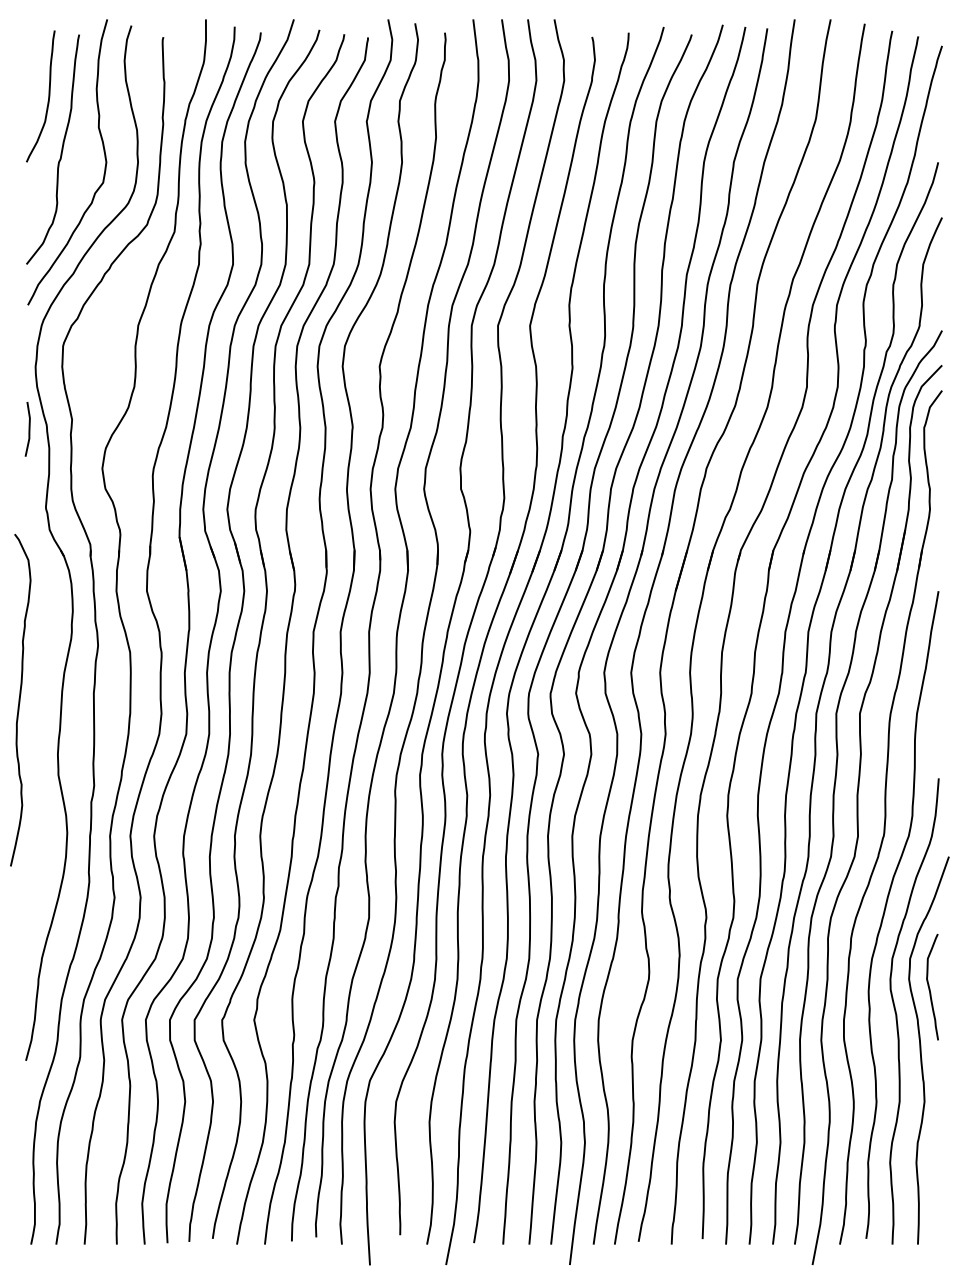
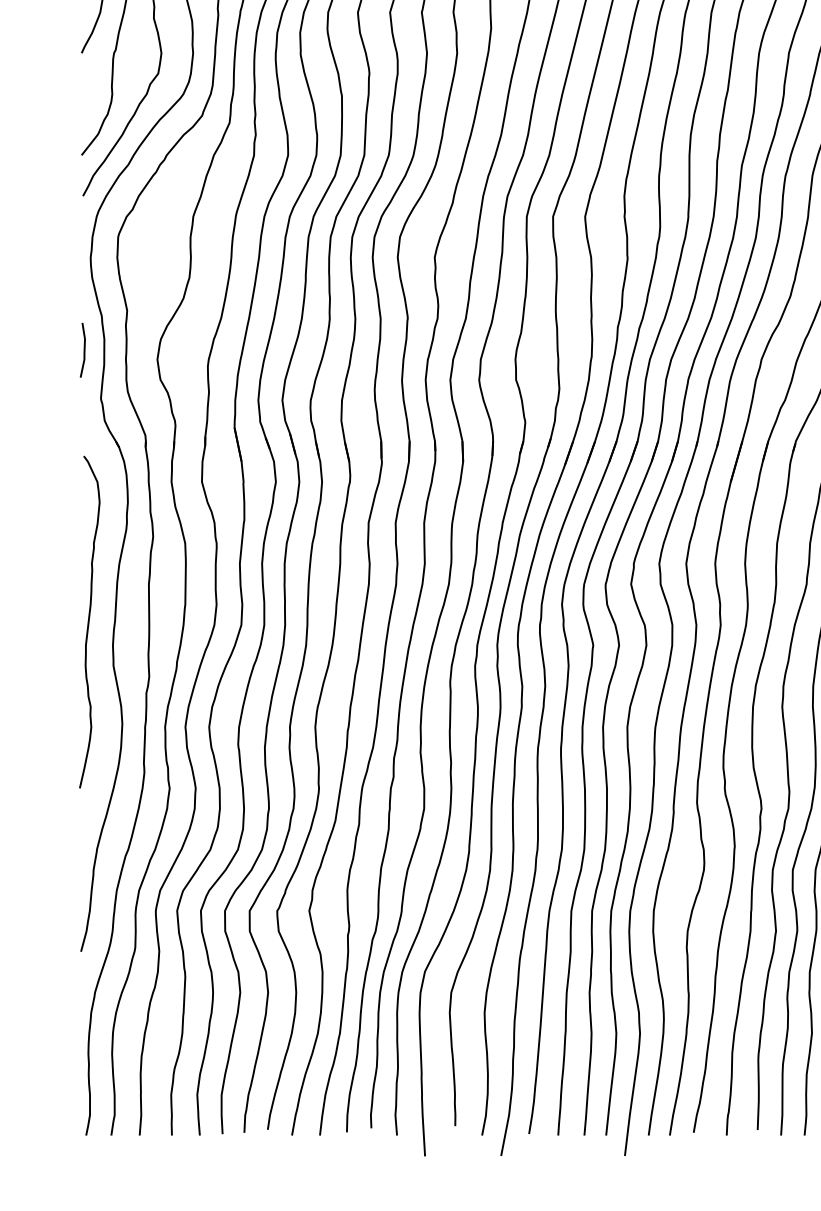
line: (28, 429) -> (83, 350), moved
curve: (20, 699) -> (89, 621), moved

